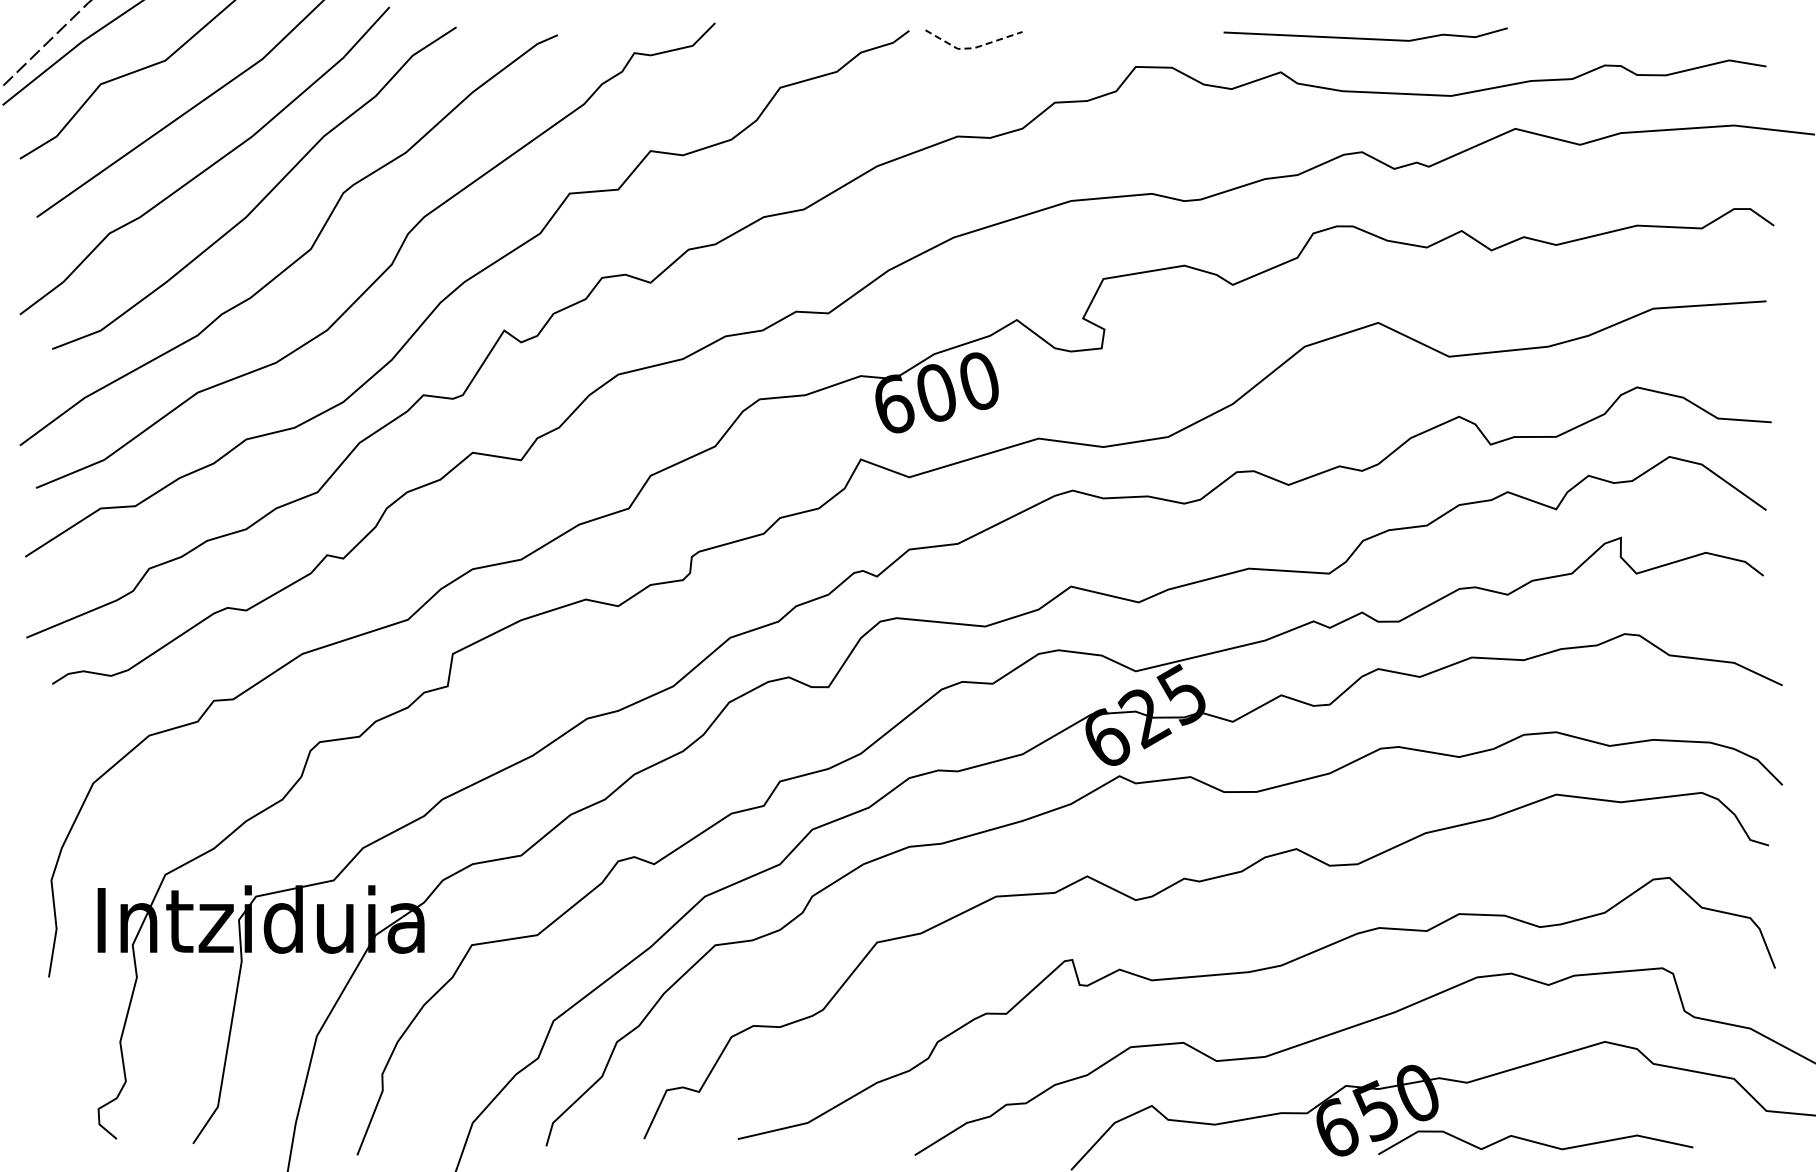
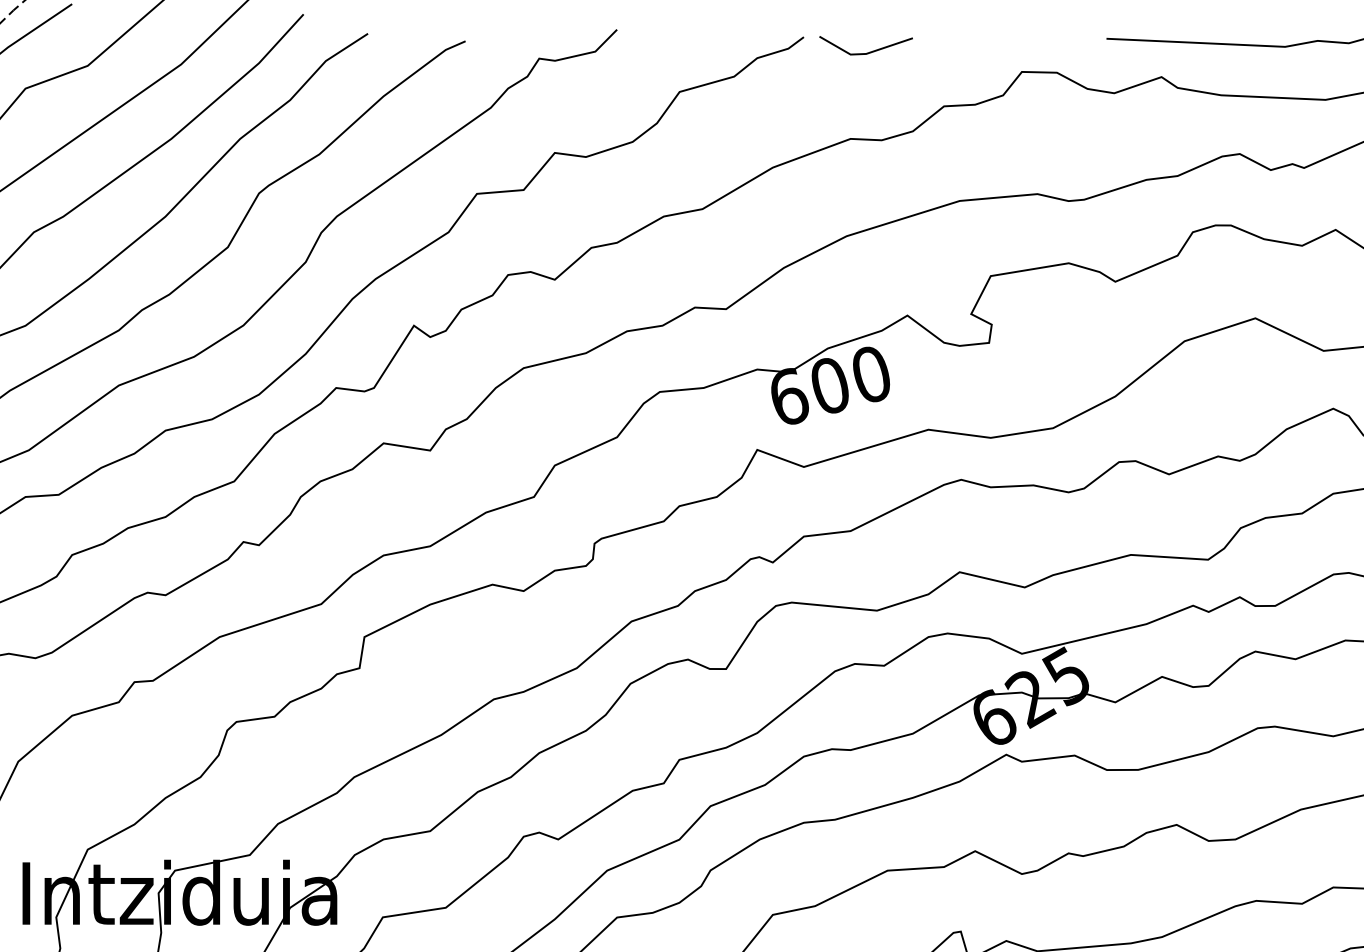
line: (973, 48) -> (865, 54), dashed -> solid

